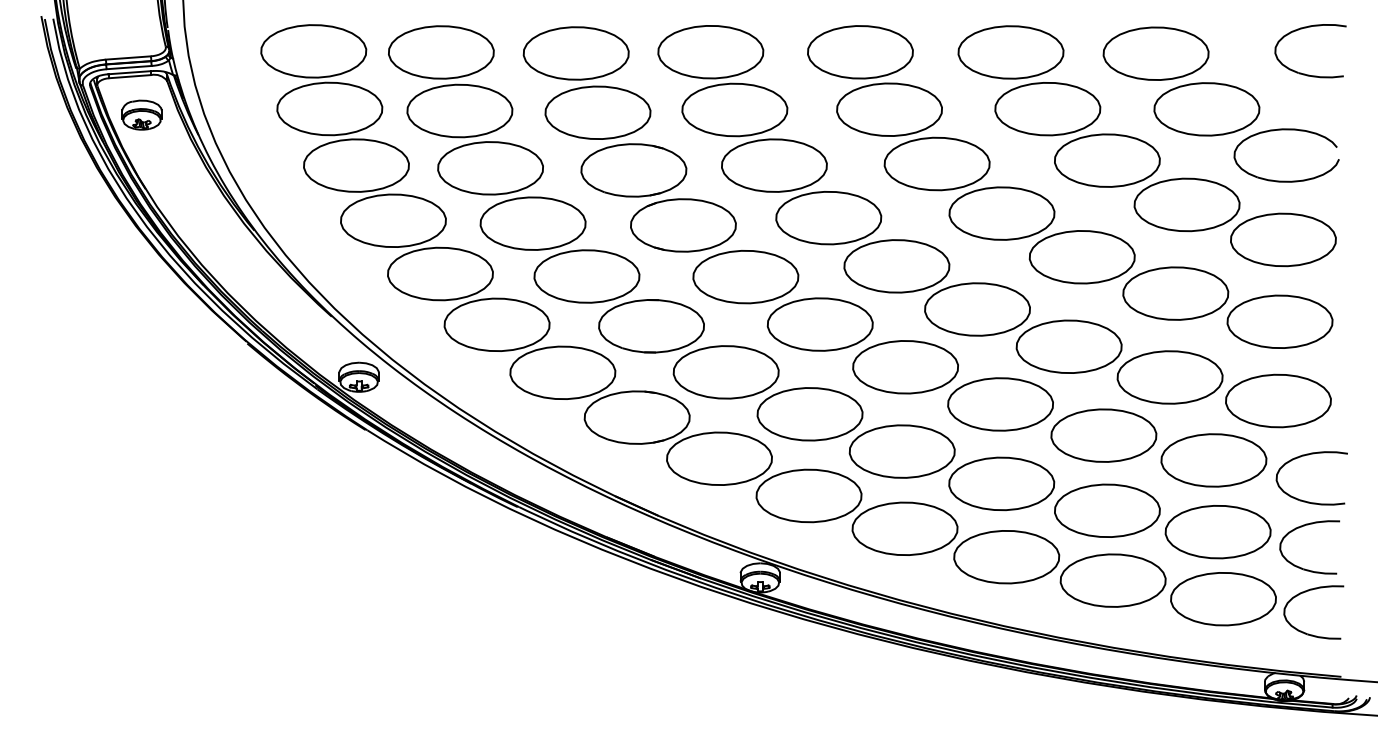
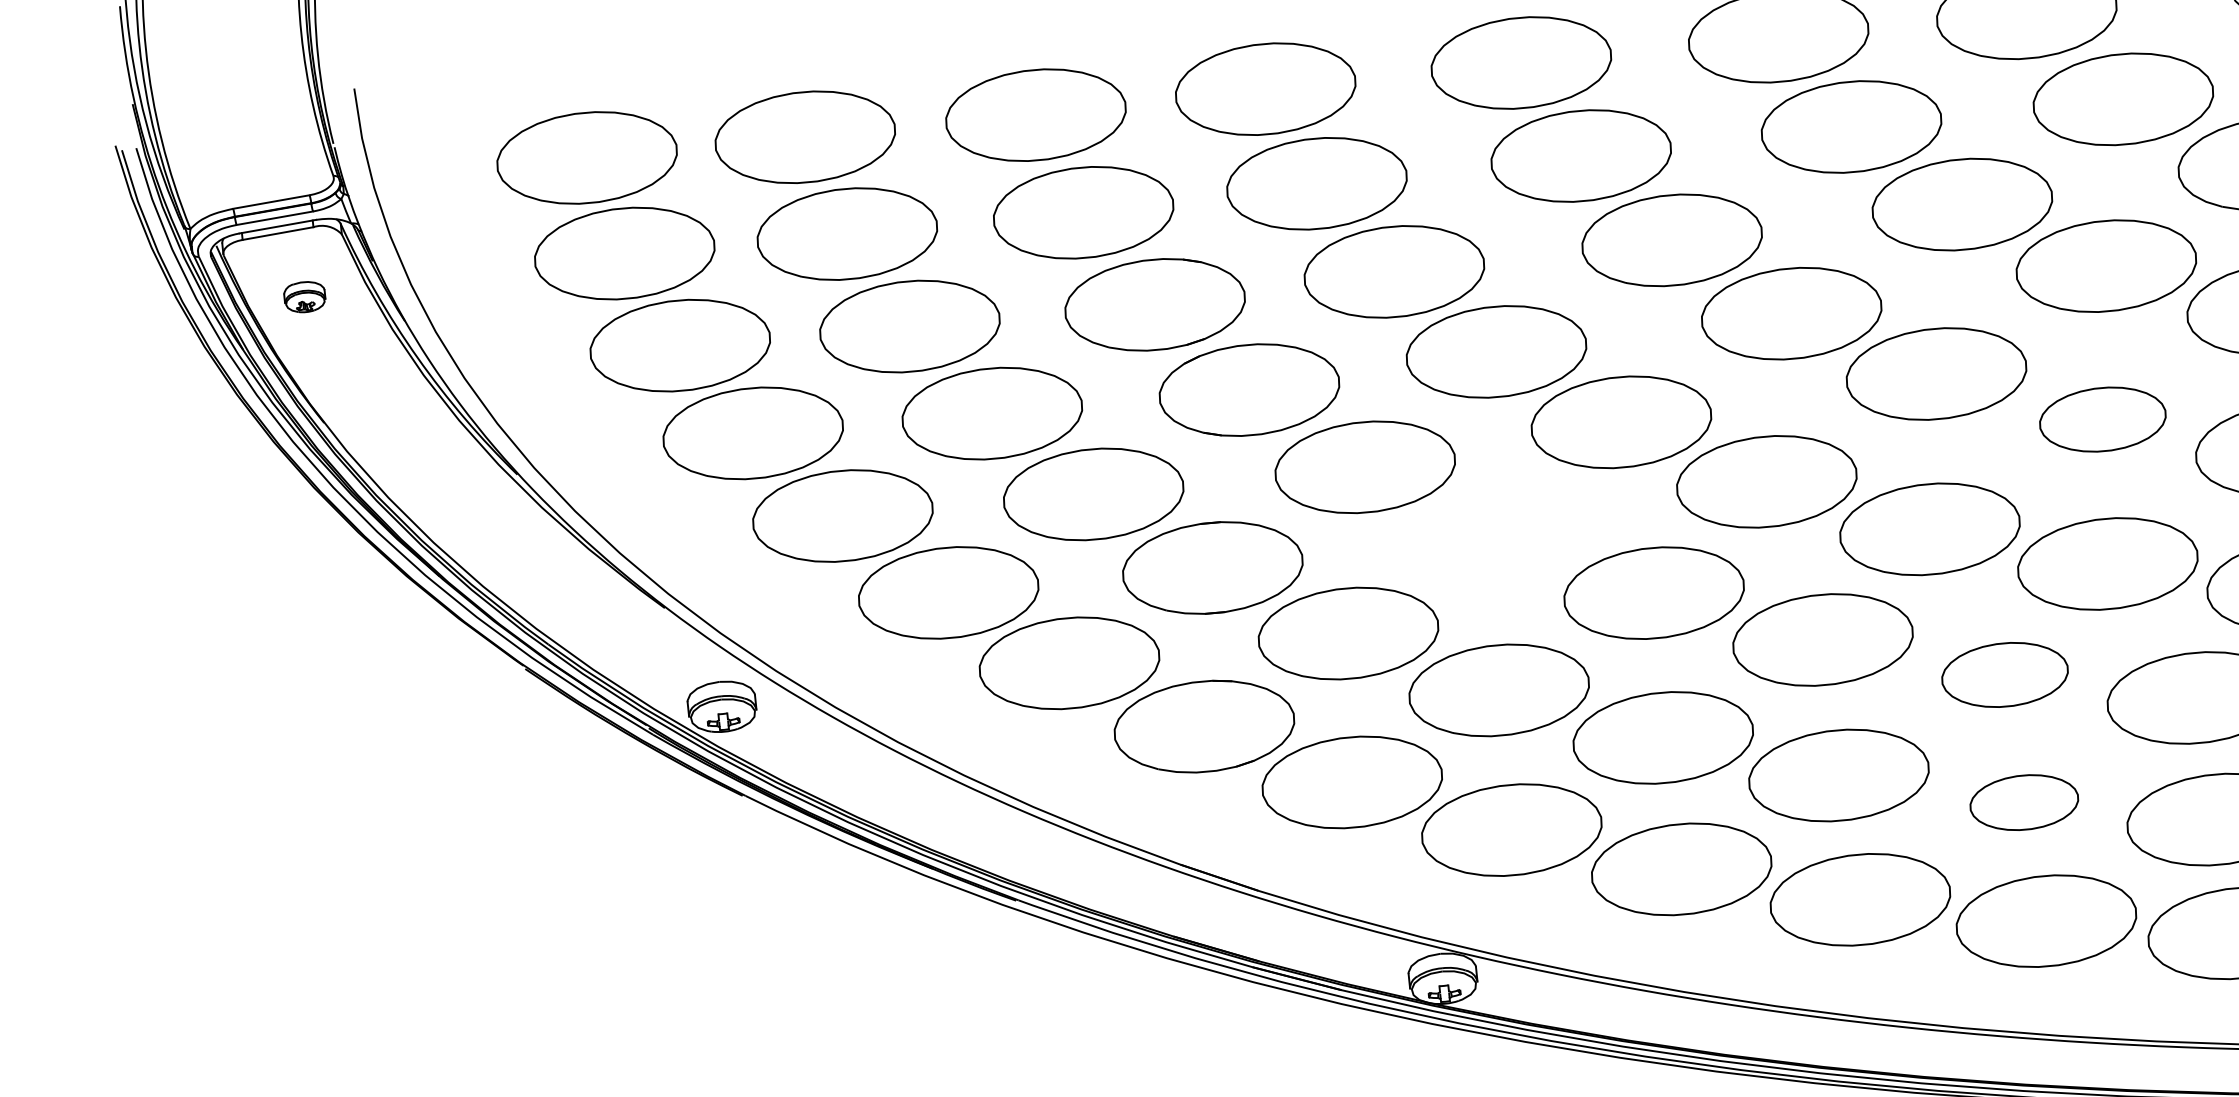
part: (141, 114) -> (303, 296), size x0.6
part: (1175, 293) -> (2102, 419), size x0.7
part: (819, 324) -> (1499, 535), removed
part: (1103, 435) -> (2004, 674), size x0.7
part: (1107, 510) -> (2024, 802), size x0.6

